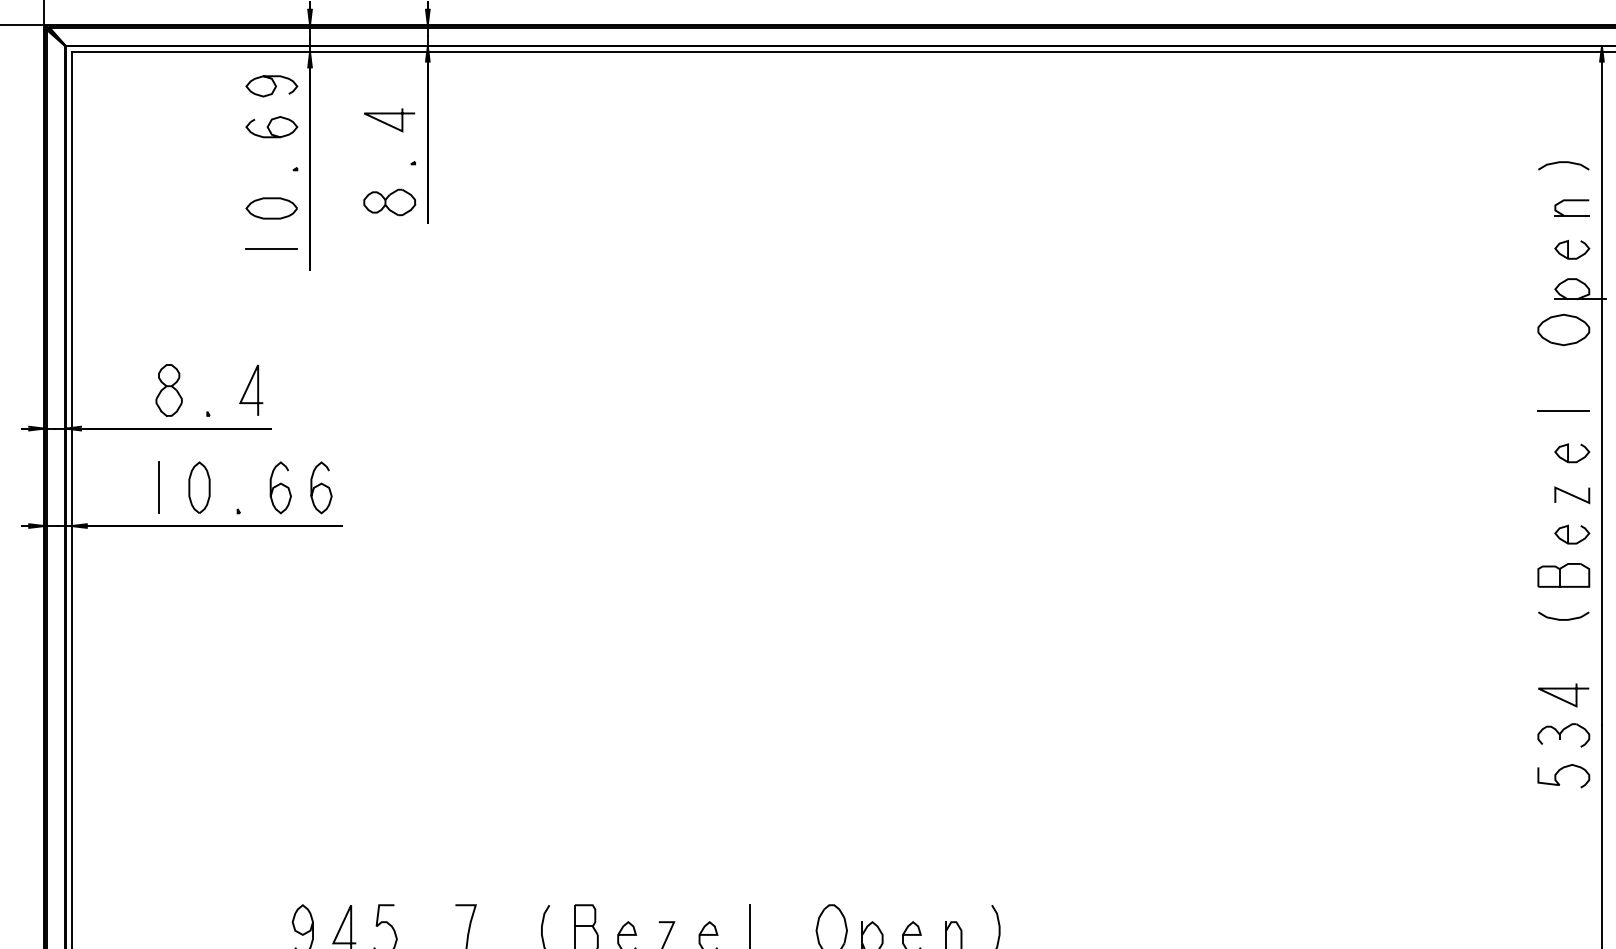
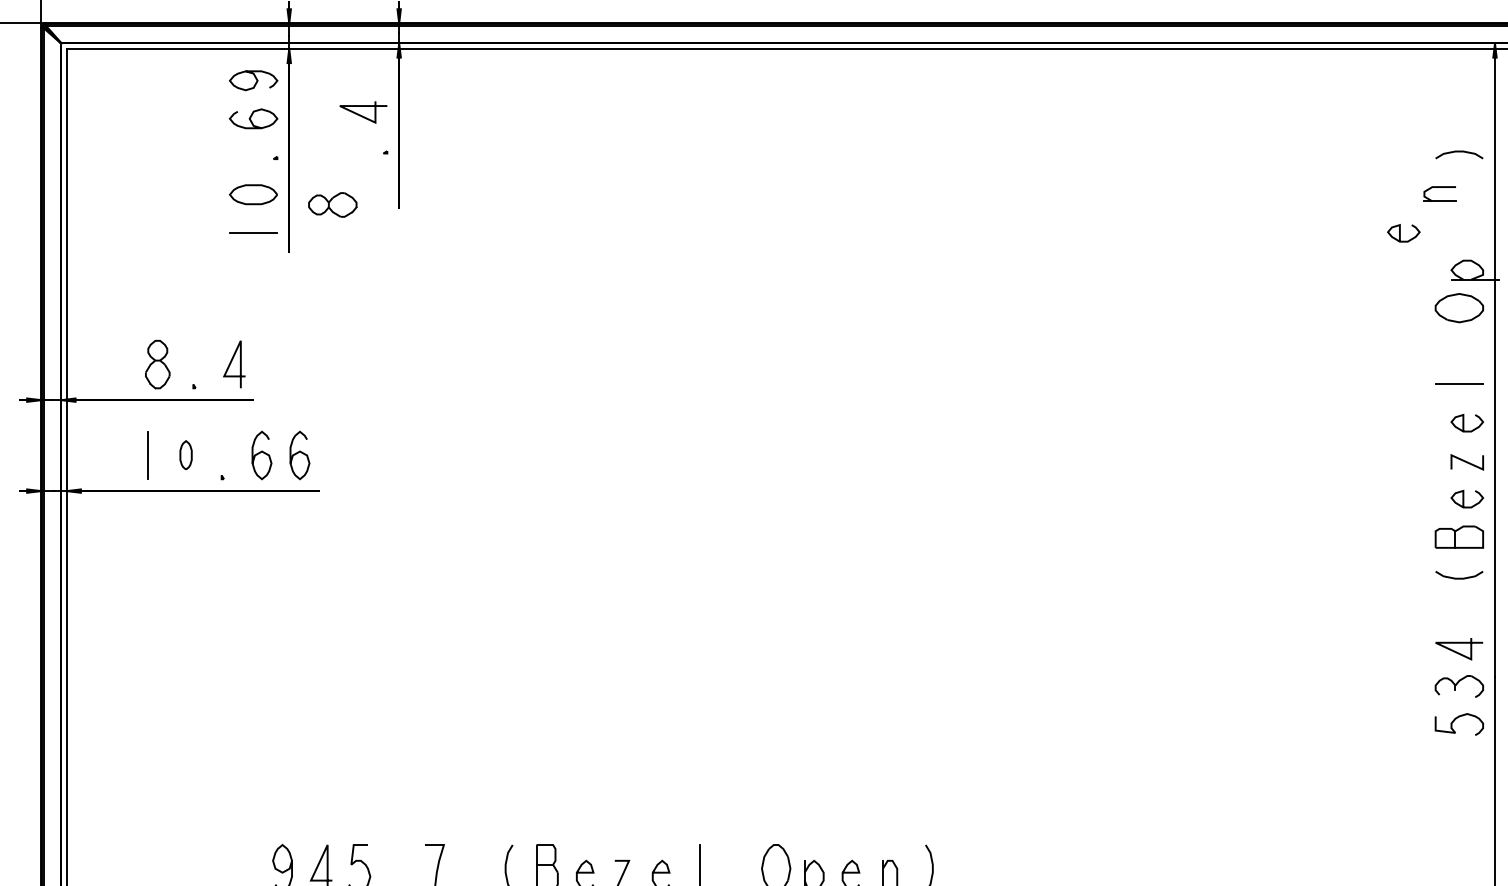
part: (389, 202) -> (332, 205), moved
part: (1571, 207) -> (1439, 193), moved
curve: (1568, 249) -> (1400, 233), moved
part: (199, 487) -> (186, 455), size x0.6

